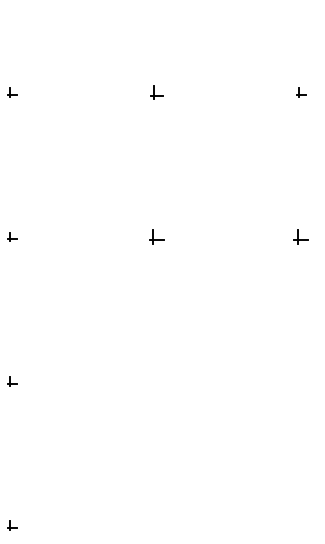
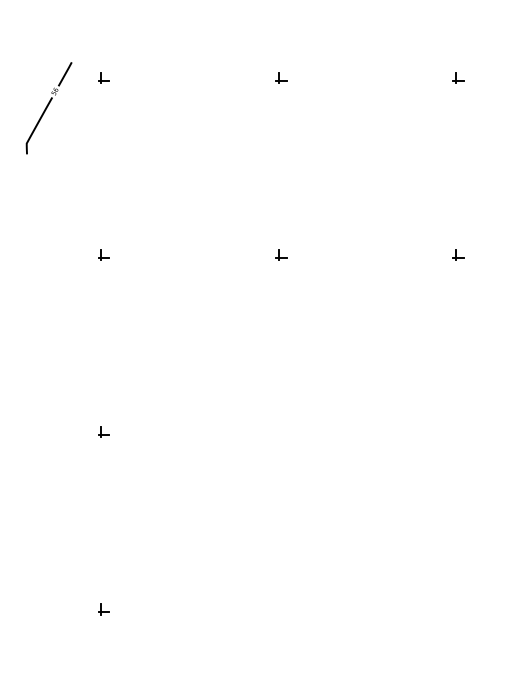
part: (157, 92) -> (281, 77), size x0.71
part: (157, 236) -> (281, 254), size x0.62
part: (301, 236) -> (458, 254), size x0.62

